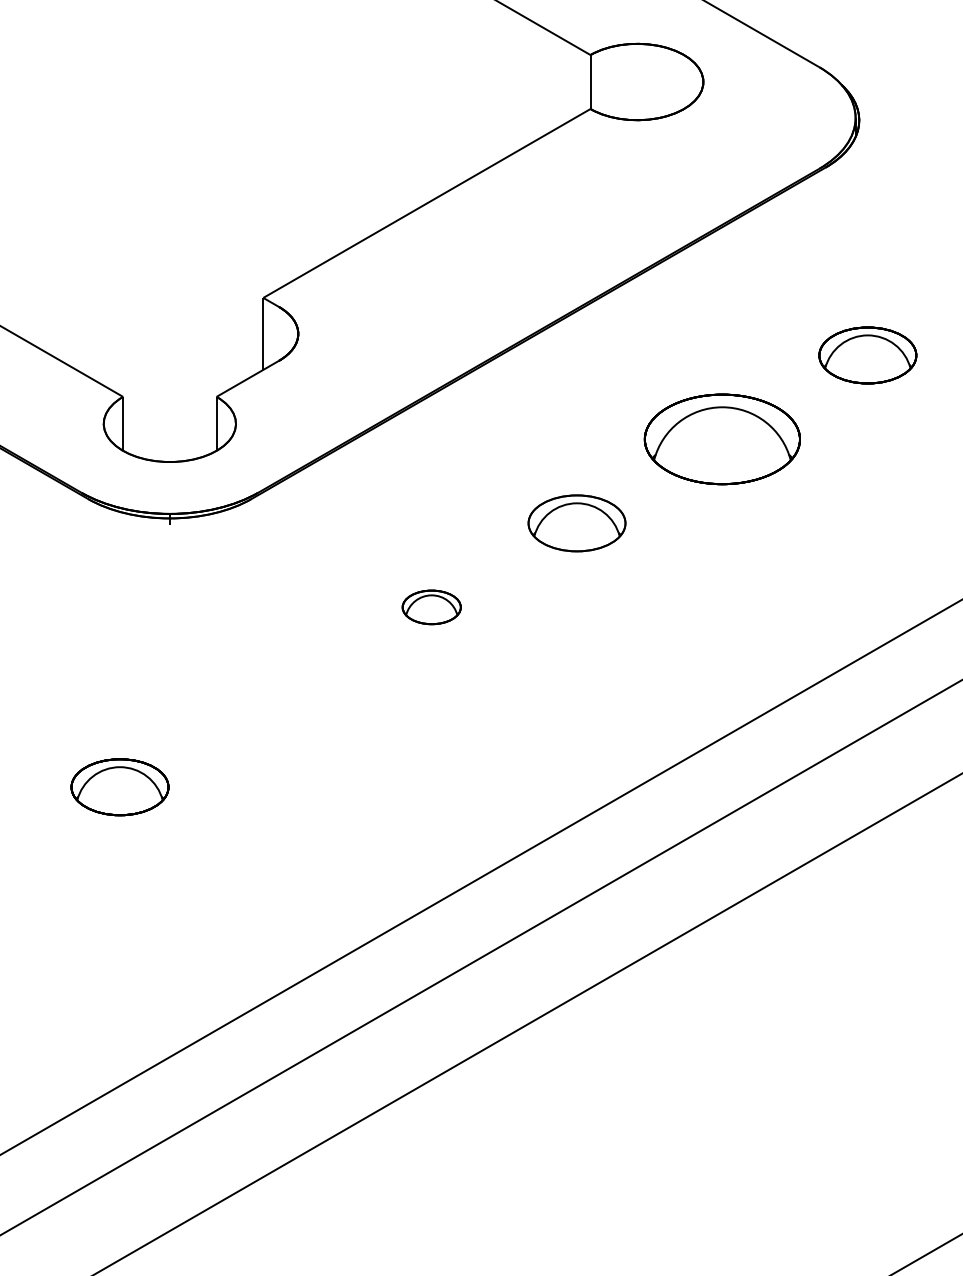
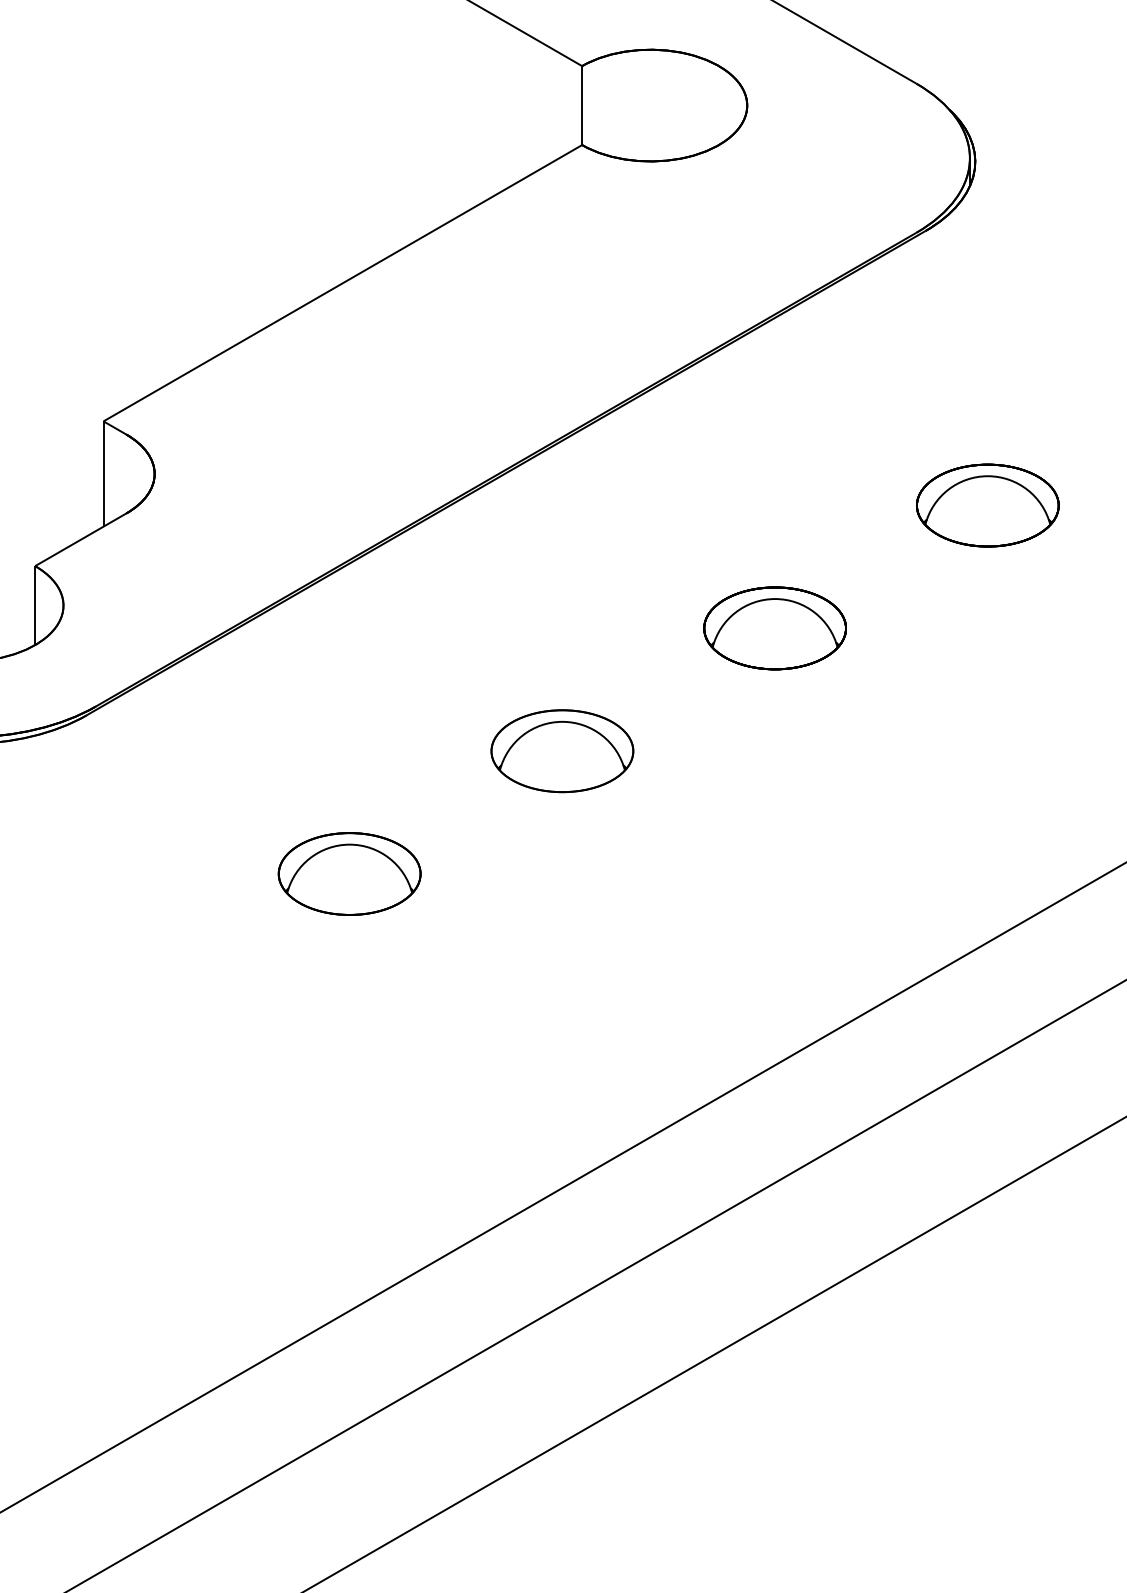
part: (722, 439) -> (775, 628), size x0.62
part: (431, 607) -> (349, 874), size x1.67

